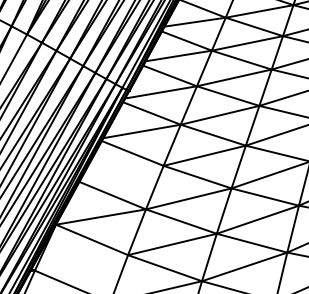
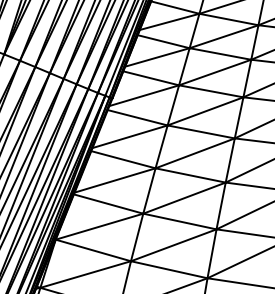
line: (121, 172) -> (114, 179), added
line: (81, 262) -> (85, 274), added

